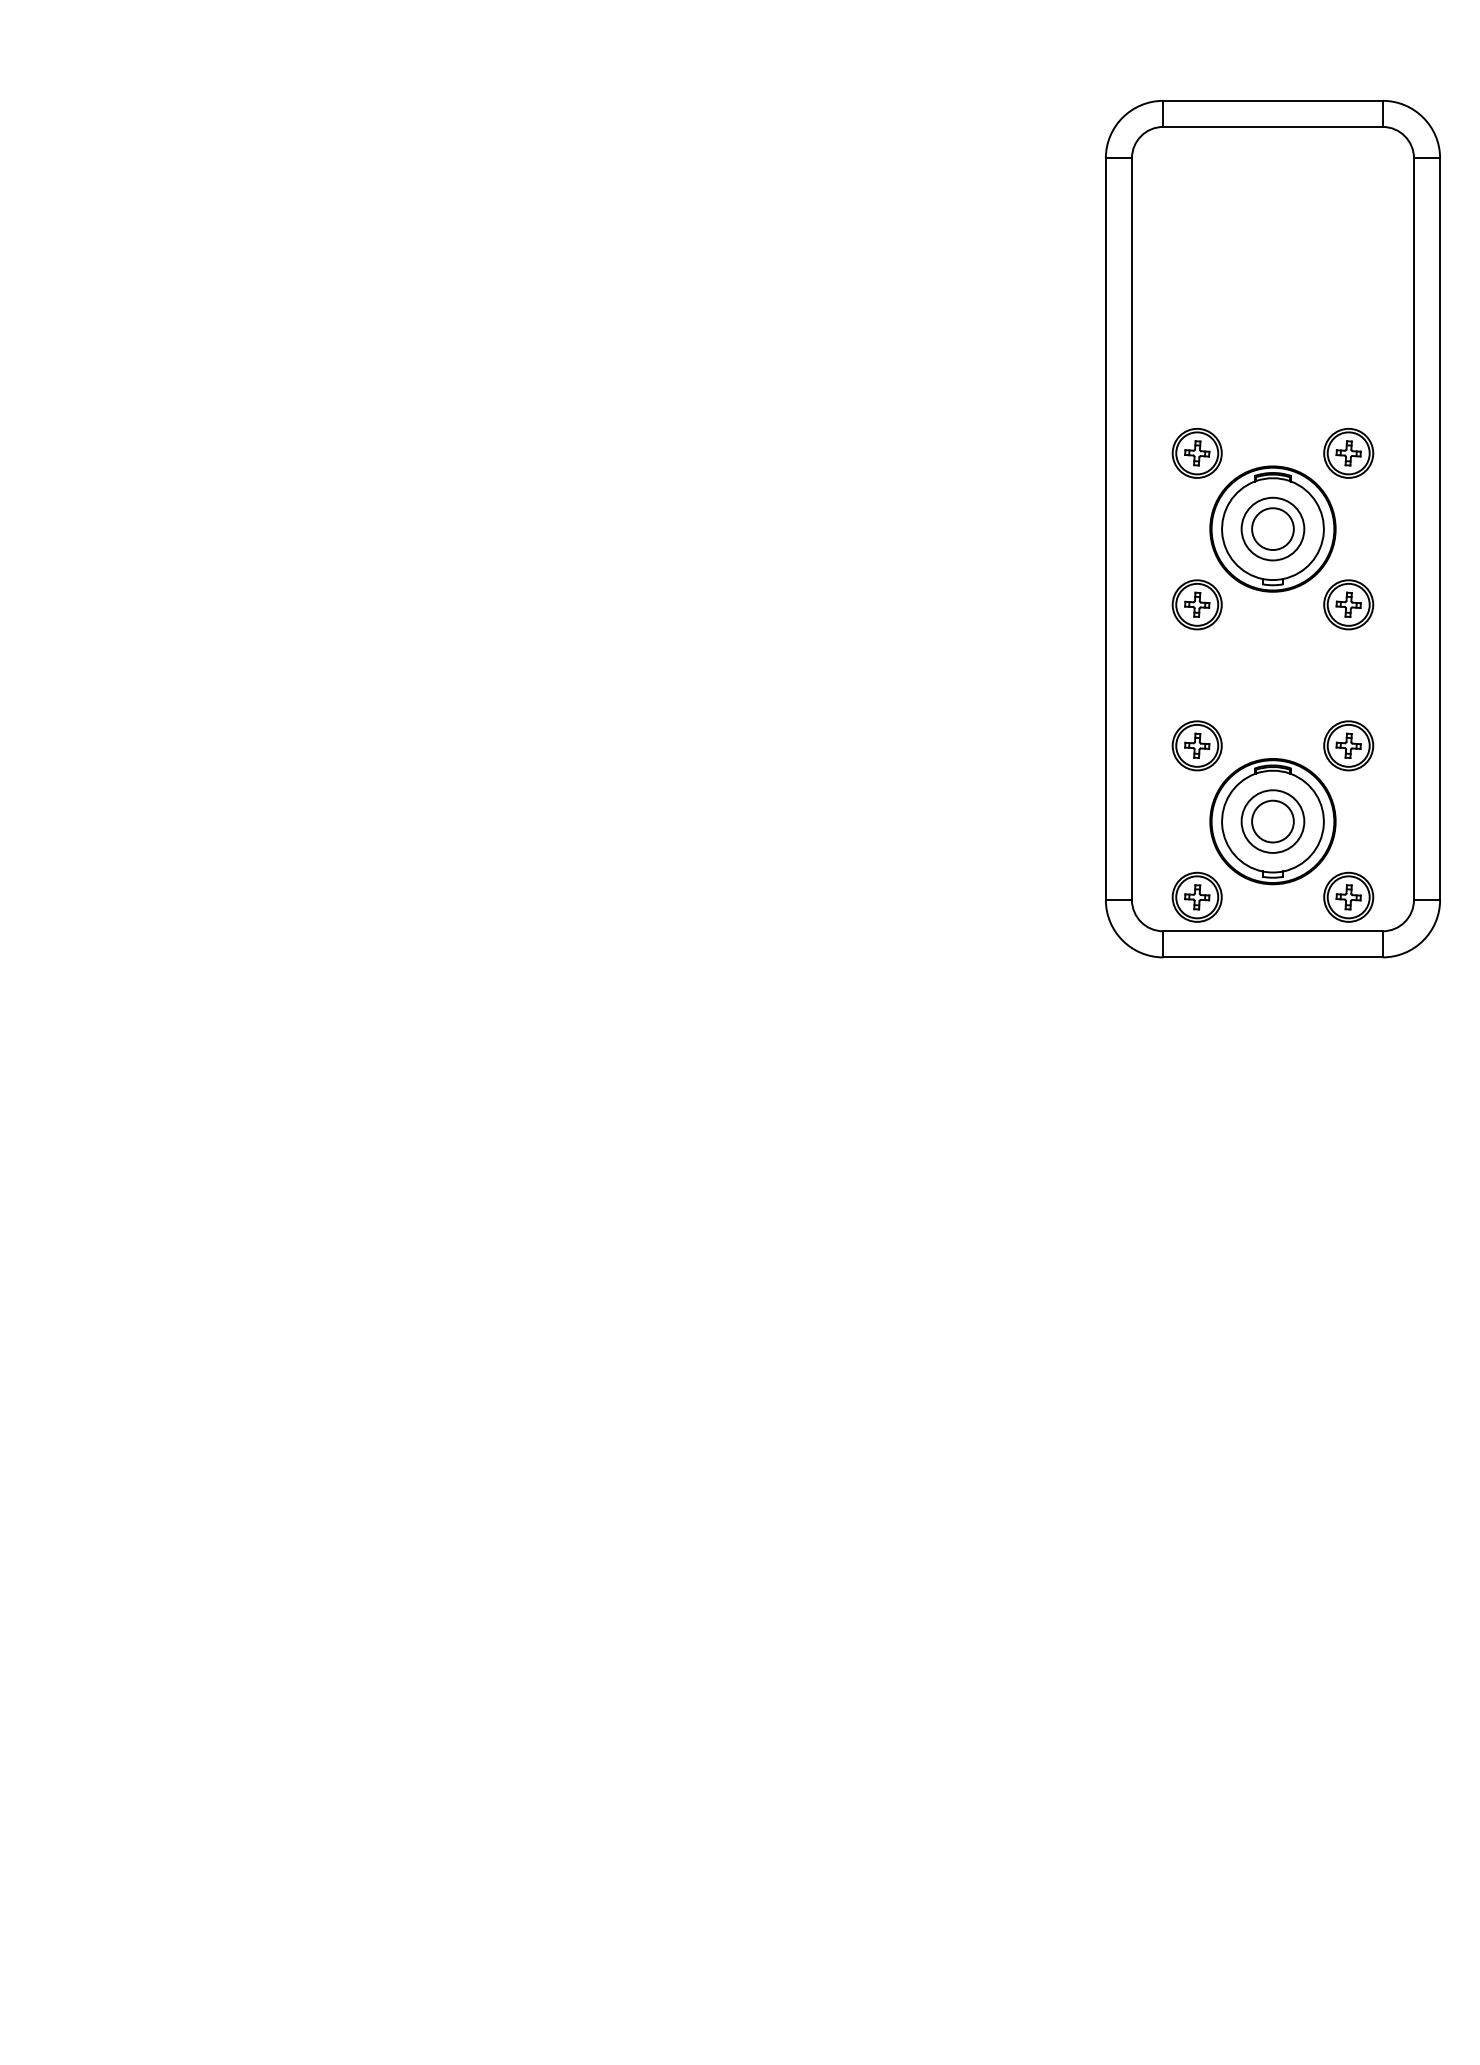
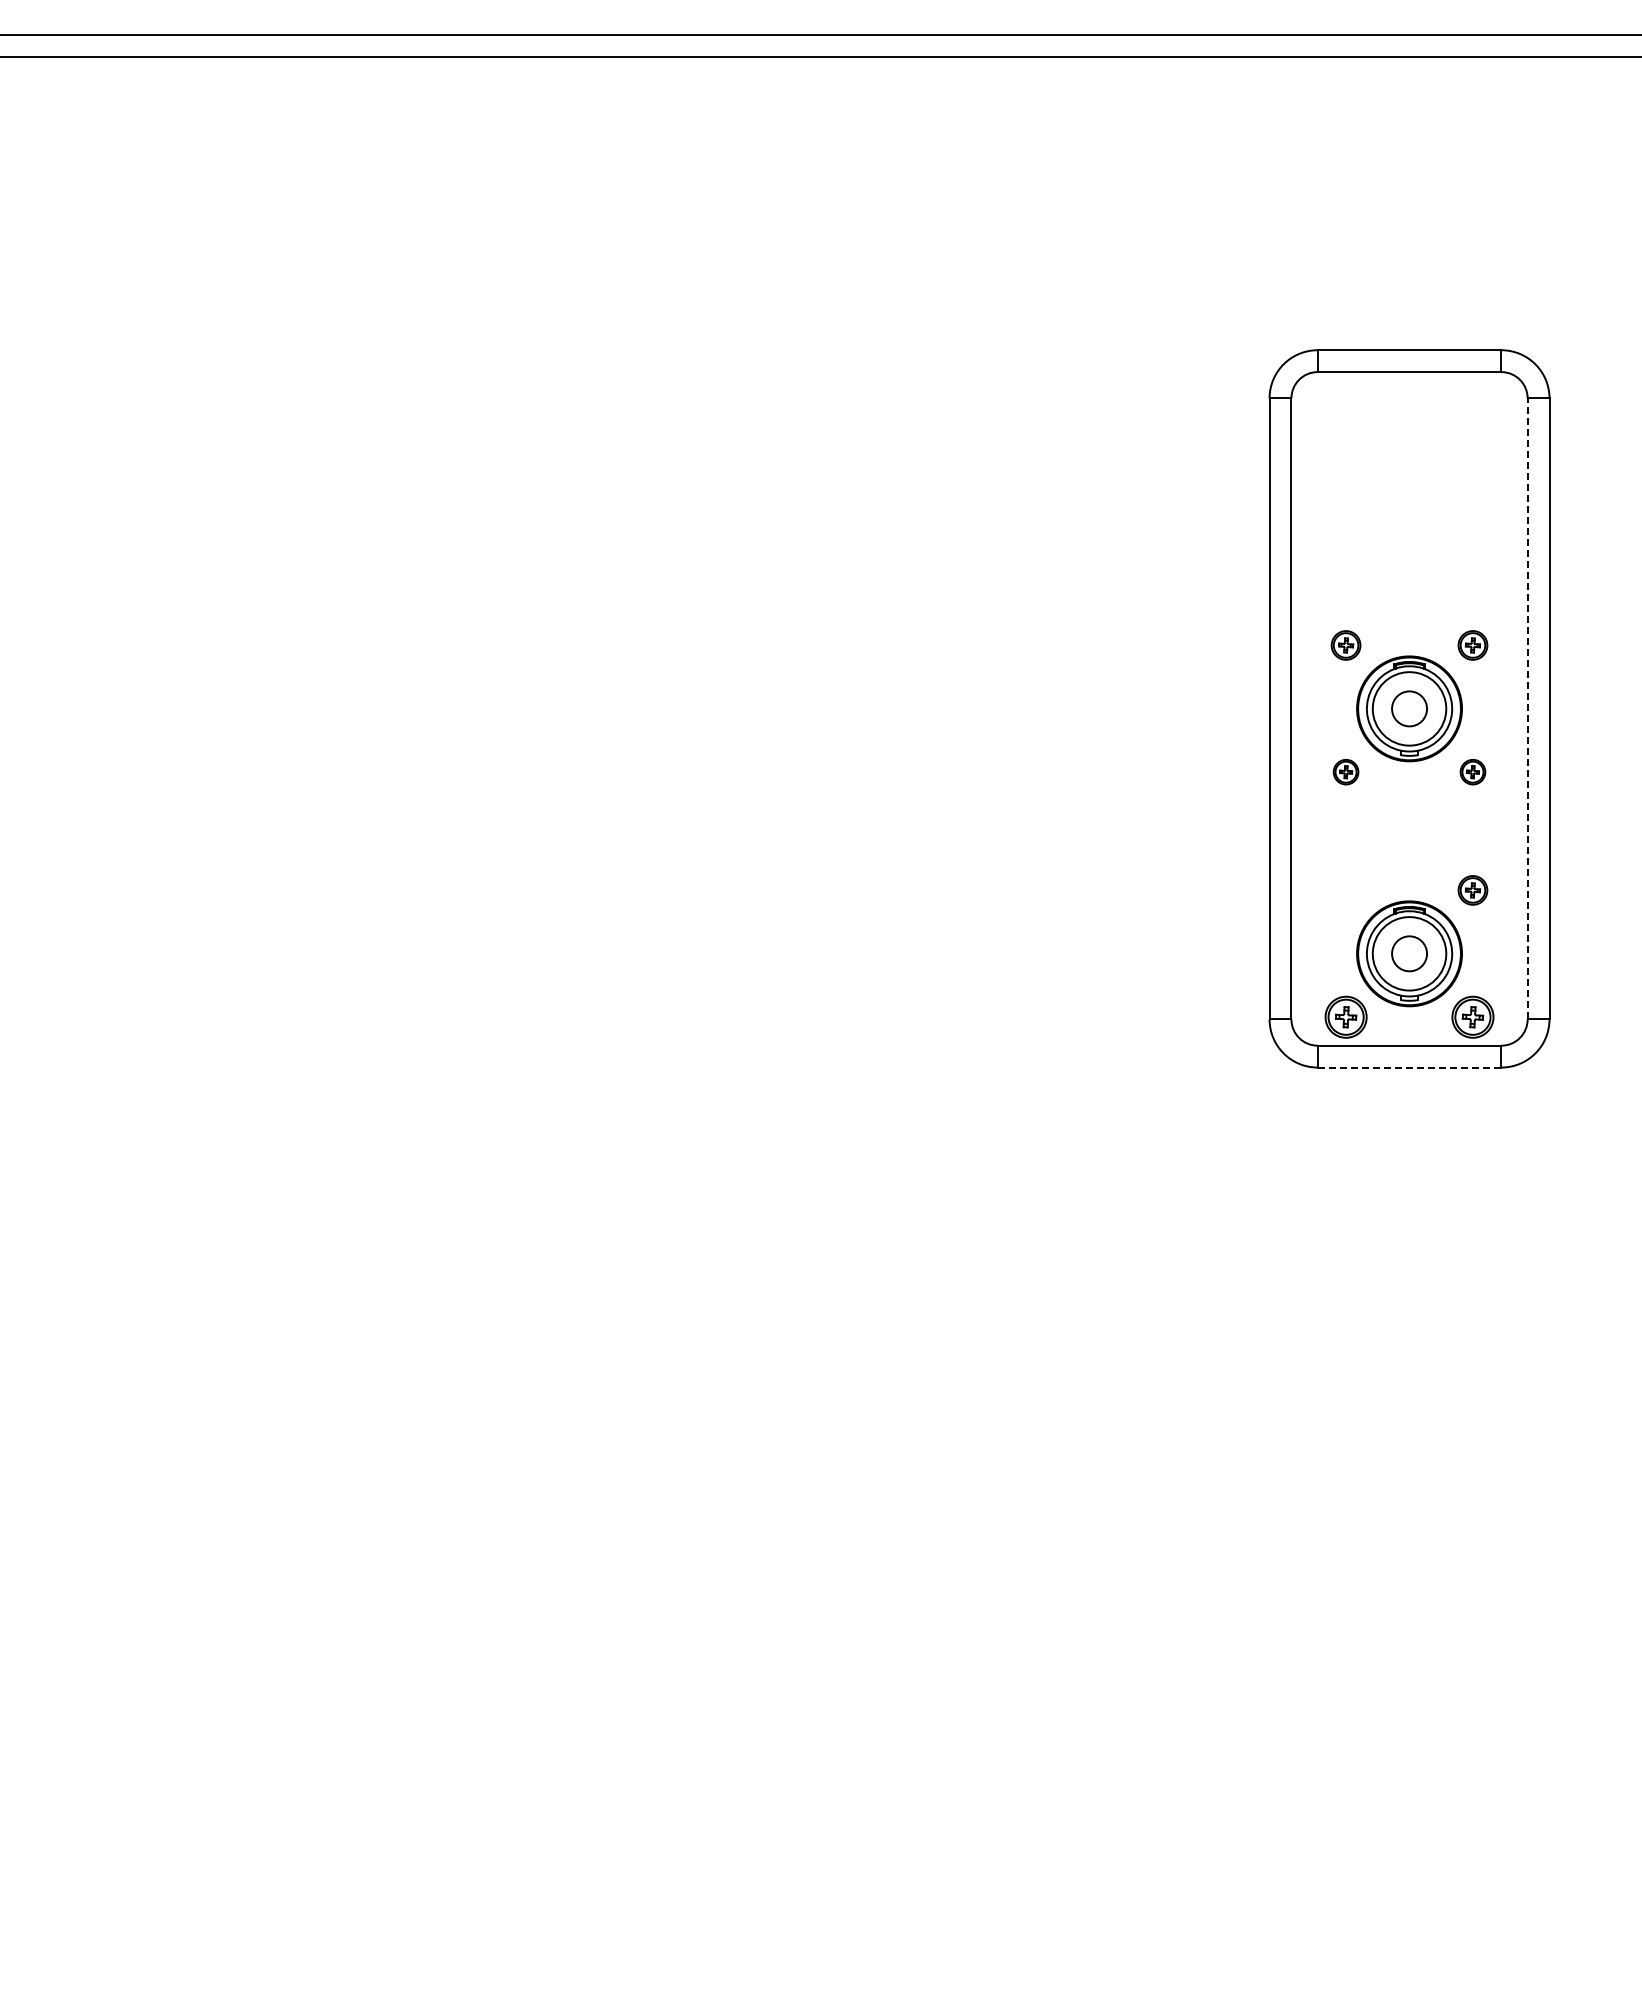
part: (1196, 453) -> (1345, 645), size x0.7
part: (1348, 453) -> (1472, 645), size x0.7
circle: (1272, 528) -> (1409, 708), size x1.4
line: (1413, 528) -> (1527, 708), solid -> dashed
part: (1196, 603) -> (1345, 771), size x0.6
part: (1348, 603) -> (1472, 771), size x0.6
part: (1196, 745) -> (1345, 890), removed
part: (1348, 745) -> (1472, 890), size x0.7
circle: (1272, 821) -> (1409, 953), size x1.4
line: (1272, 957) -> (1409, 1067), solid -> dashed

